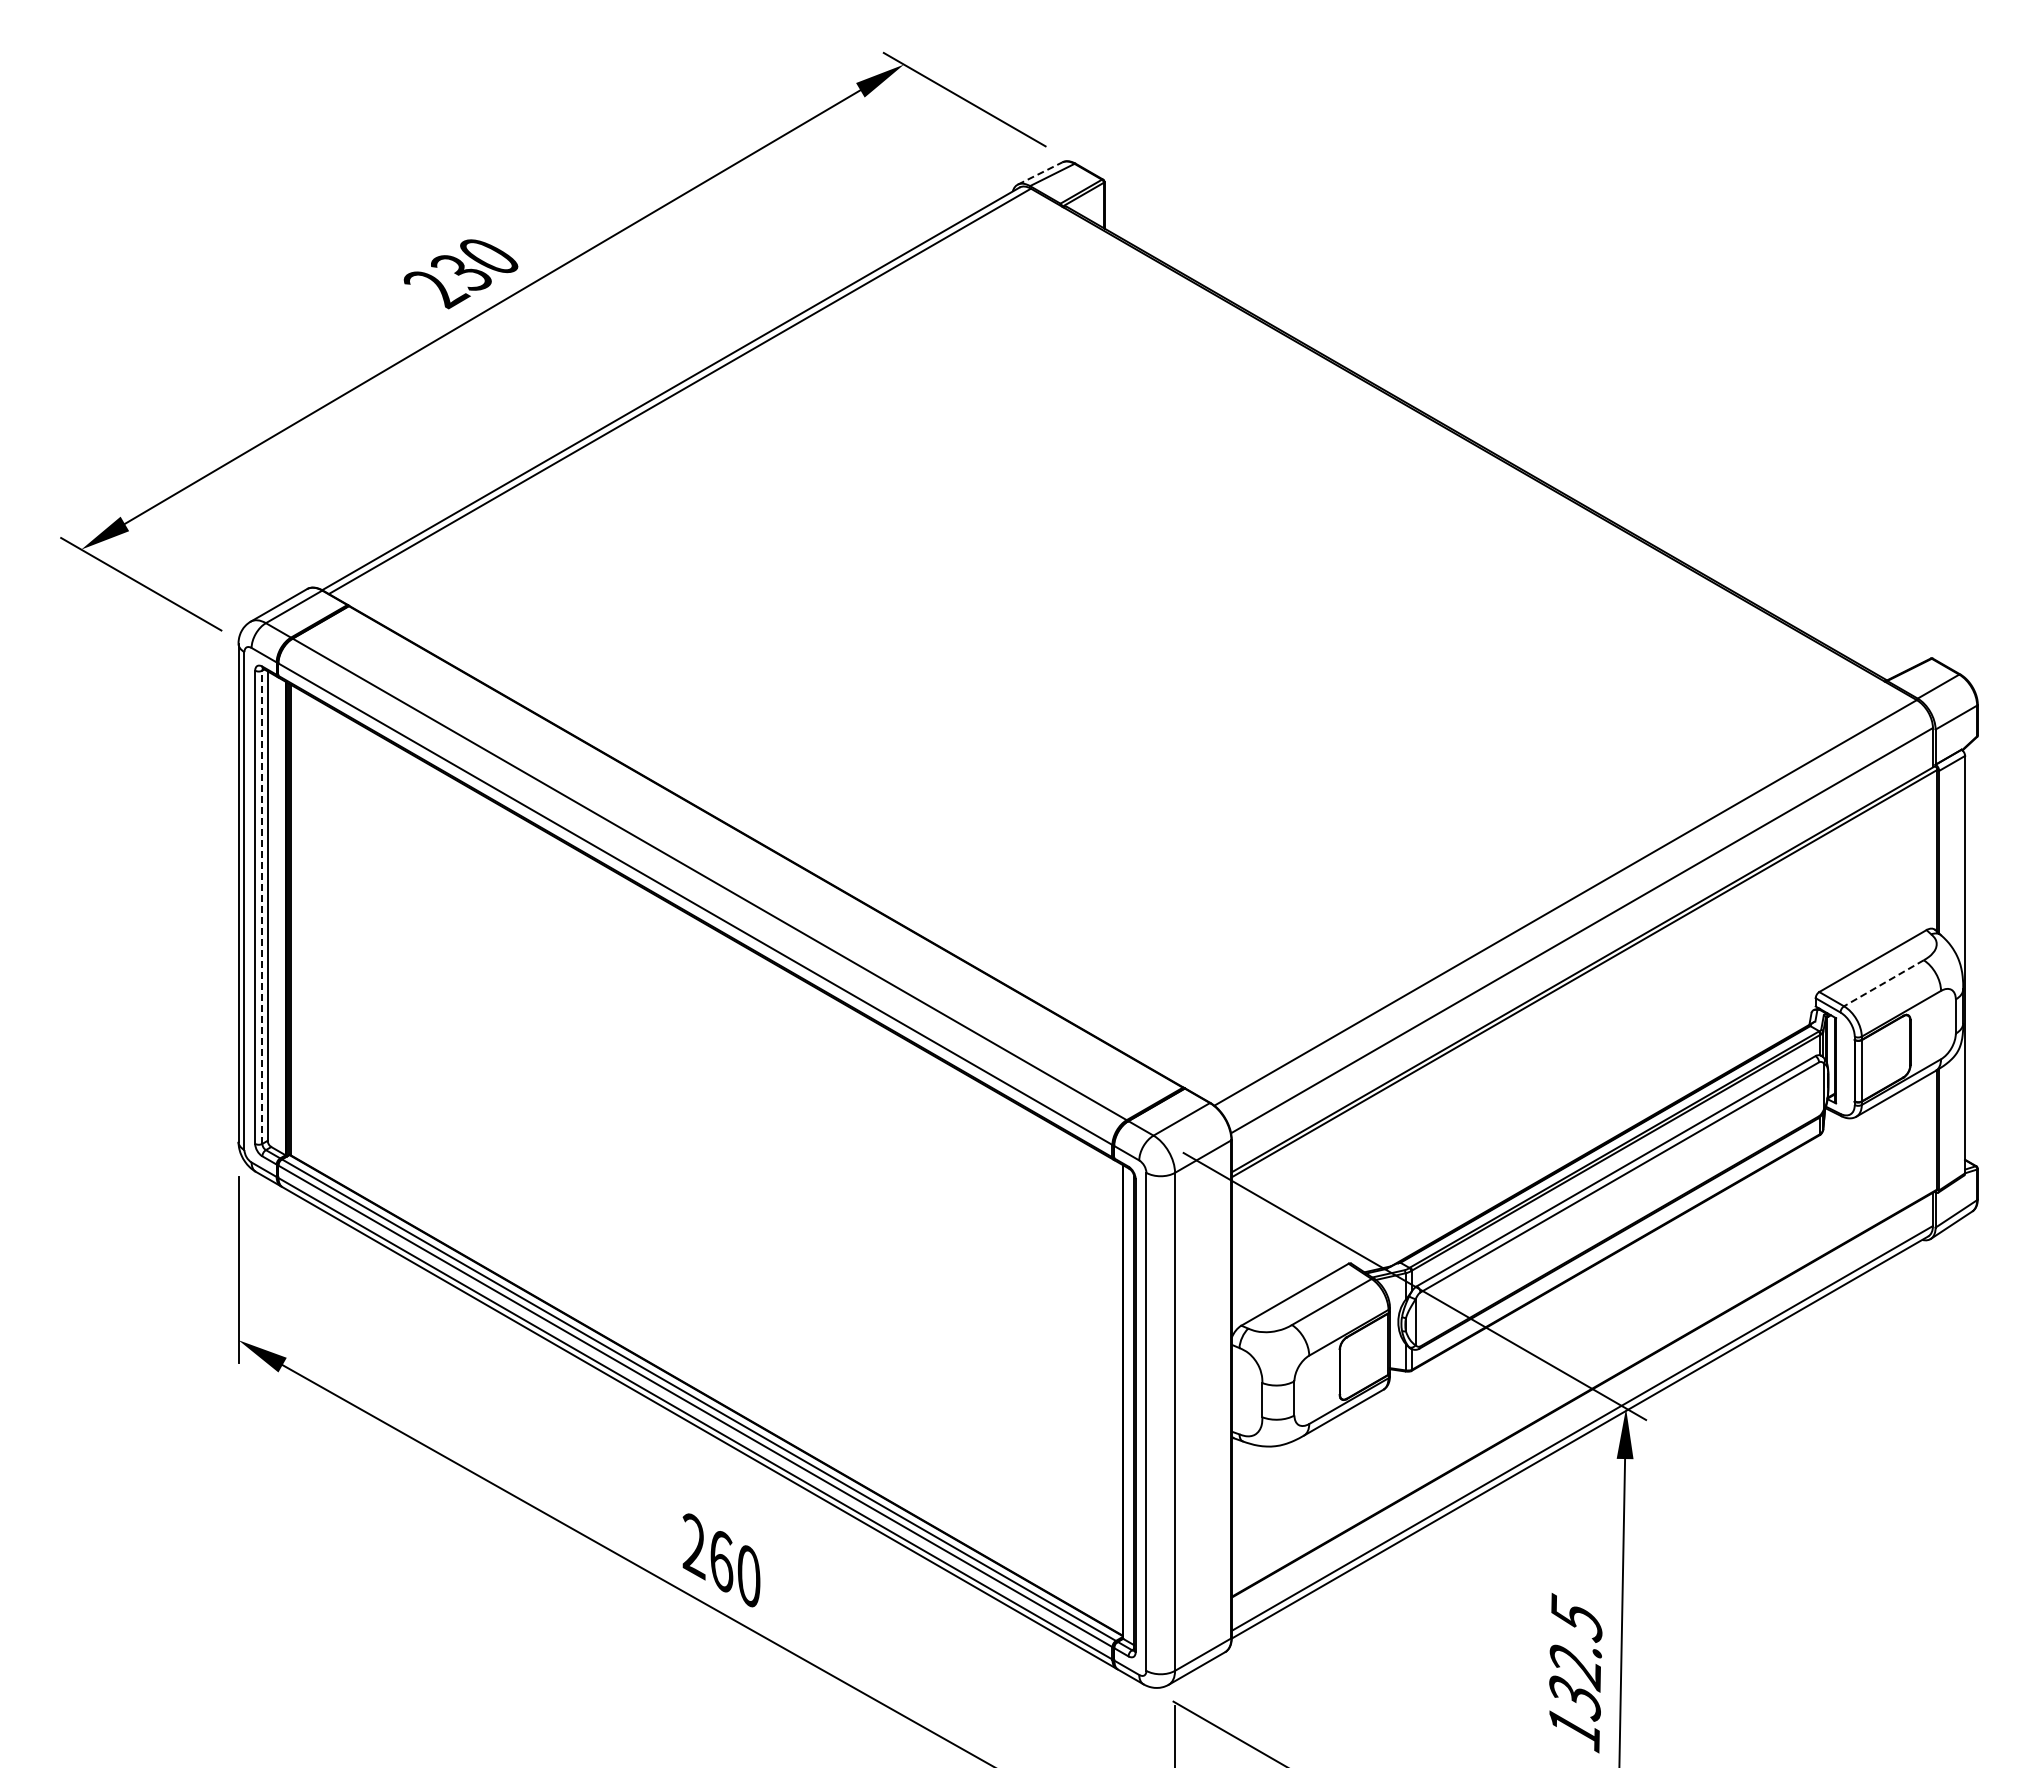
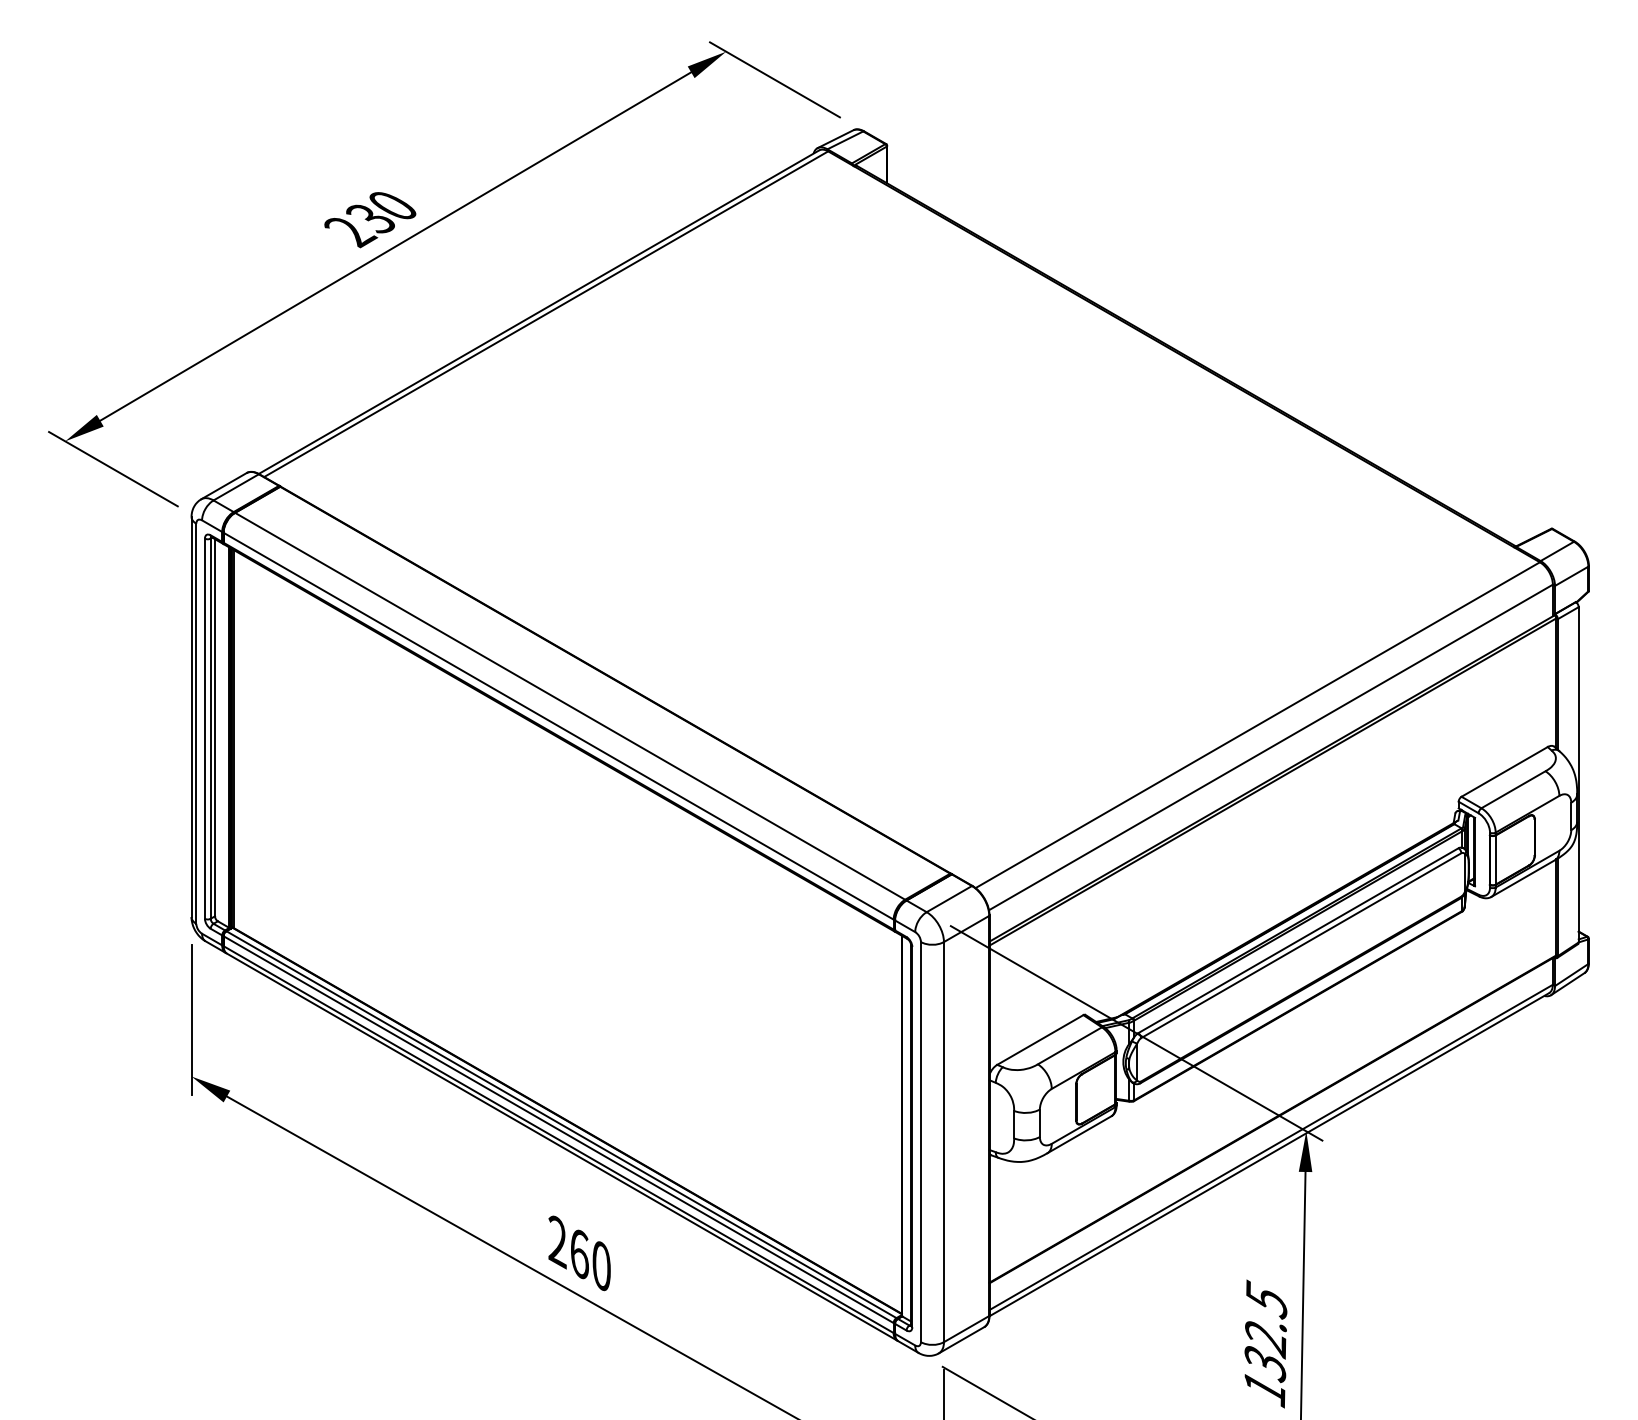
line: (1040, 173) -> (835, 139), dashed -> solid
line: (262, 907) -> (210, 728), dashed -> solid
line: (1883, 983) -> (1513, 789), dashed -> solid

